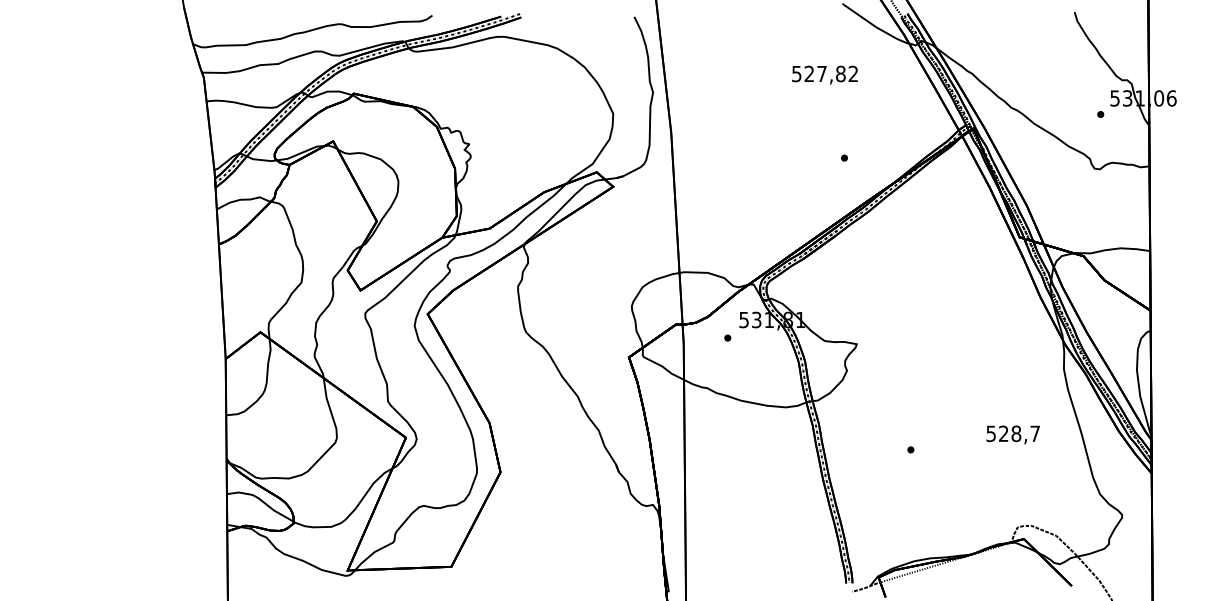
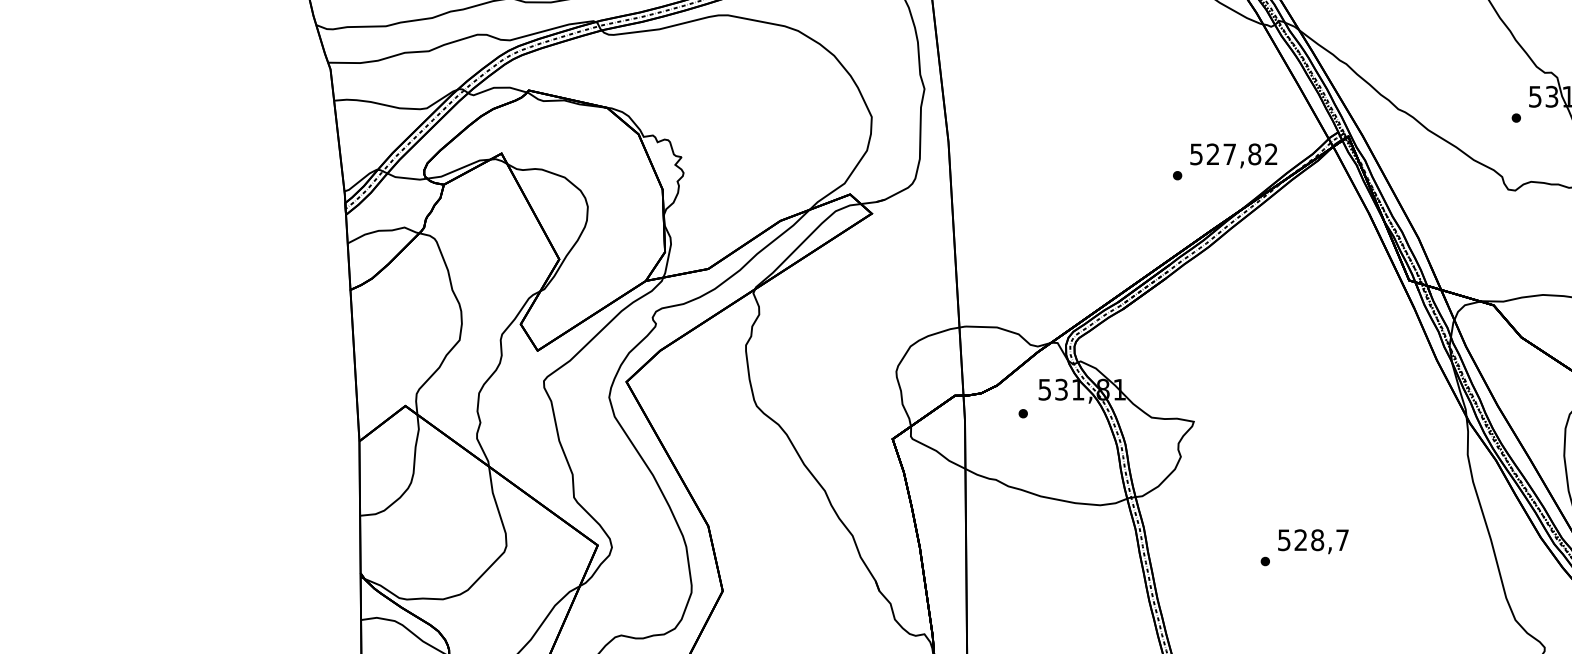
text: (824, 74) -> (1233, 155), moved
text: (1012, 434) -> (1312, 541), moved

